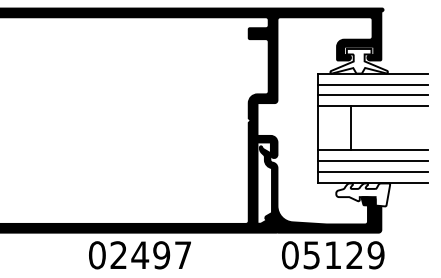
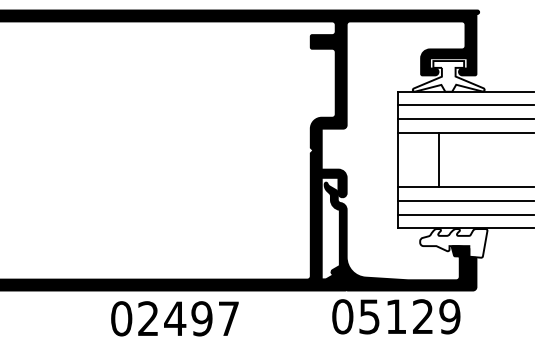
text: (333, 255) -> (396, 316), moved

